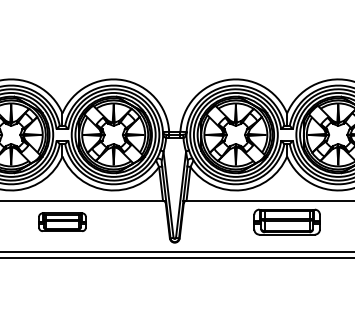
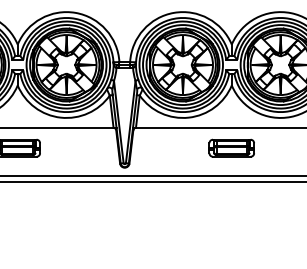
part: (286, 222) -> (231, 148), size x0.71

